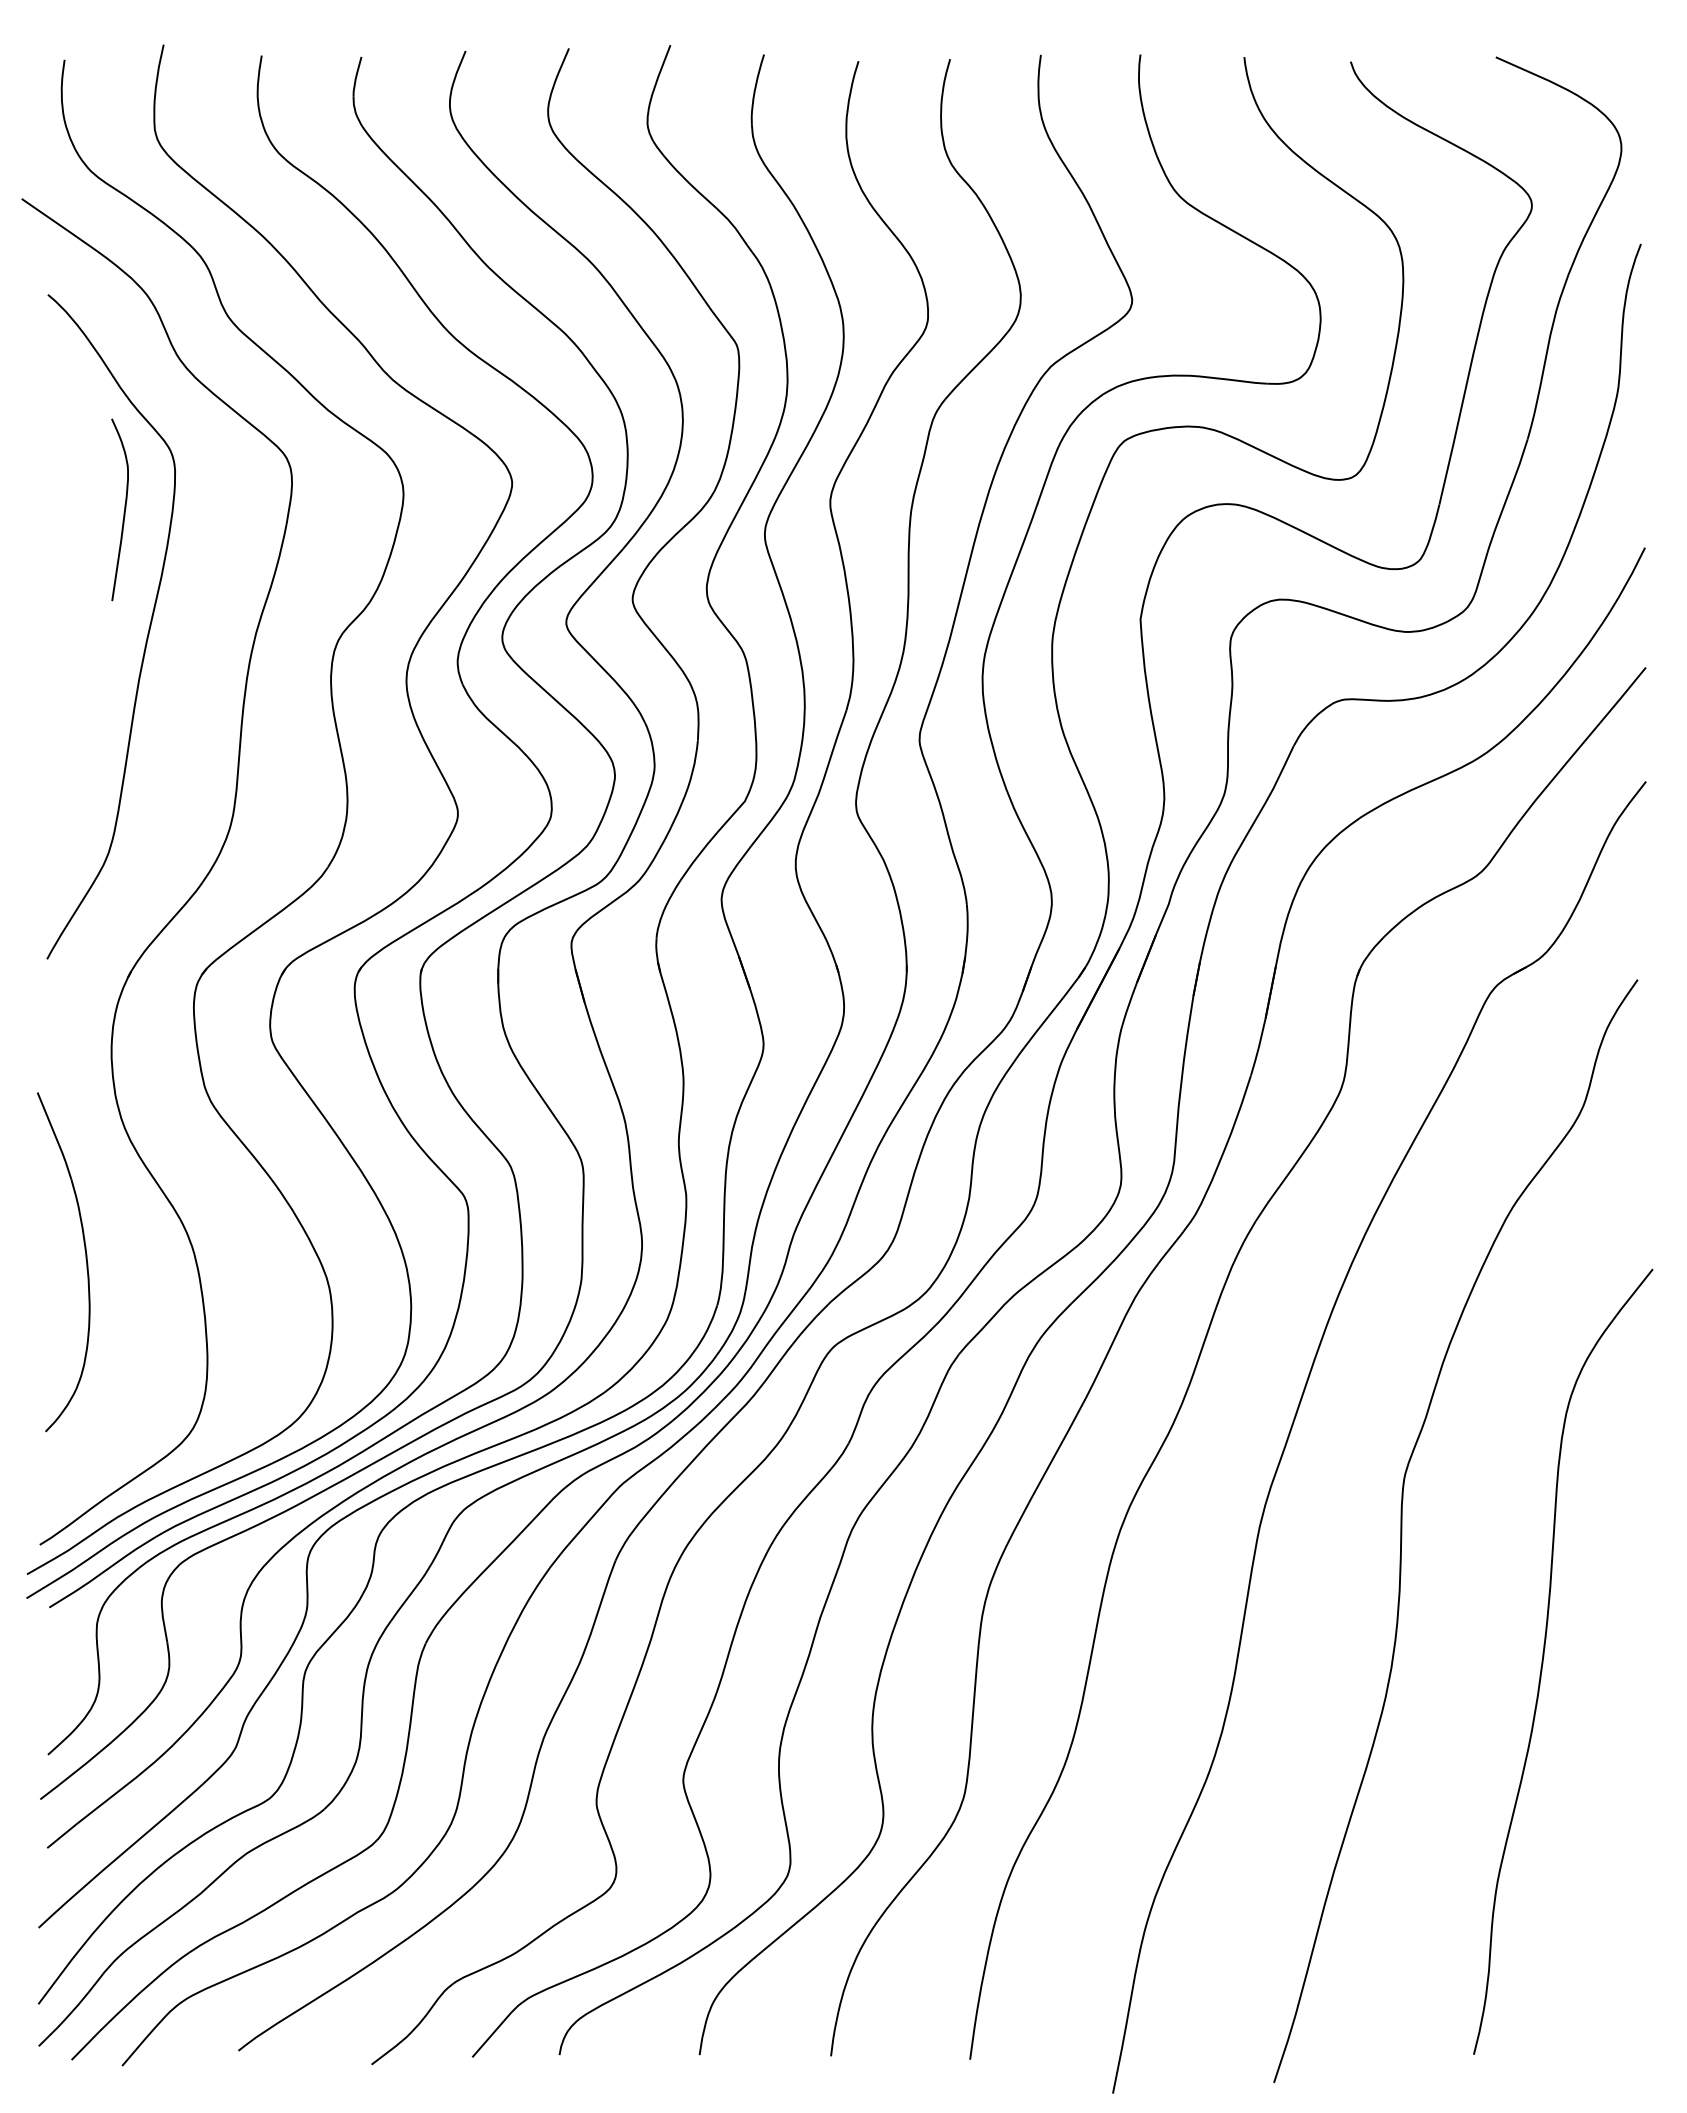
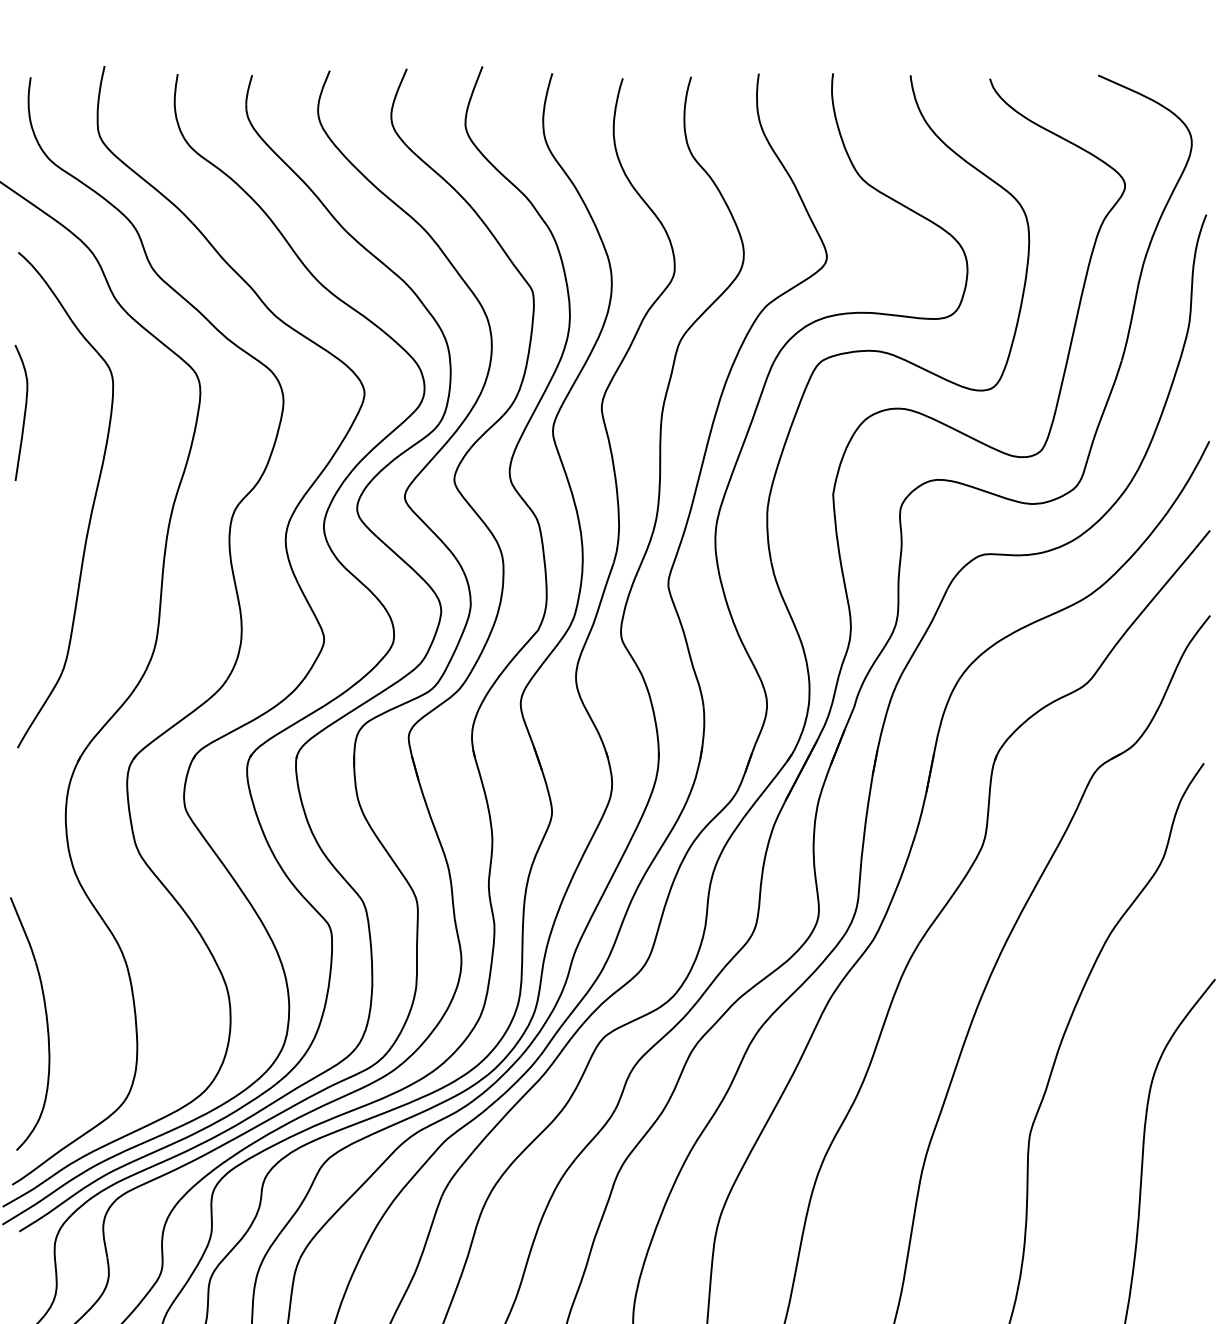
curve: (124, 509) -> (24, 412), moved
part: (85, 1259) -> (46, 1021), moved

